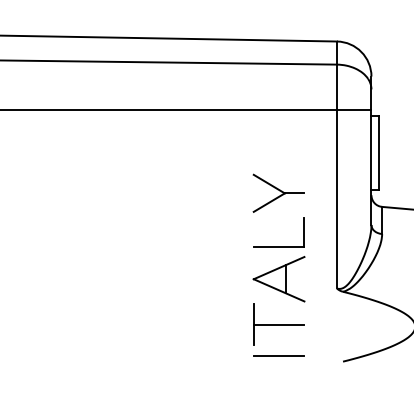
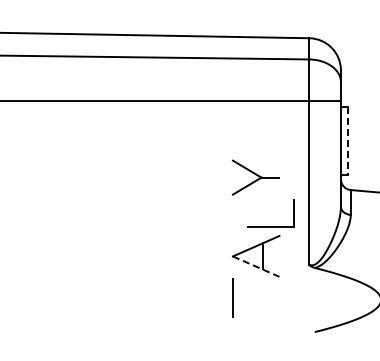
line: (379, 152) -> (348, 140), solid -> dashed
part: (278, 246) -> (270, 226), moved
line: (279, 290) -> (256, 266), solid -> dashed
line: (278, 325) -> (255, 298), removed
line: (278, 355) -> (255, 326), removed

